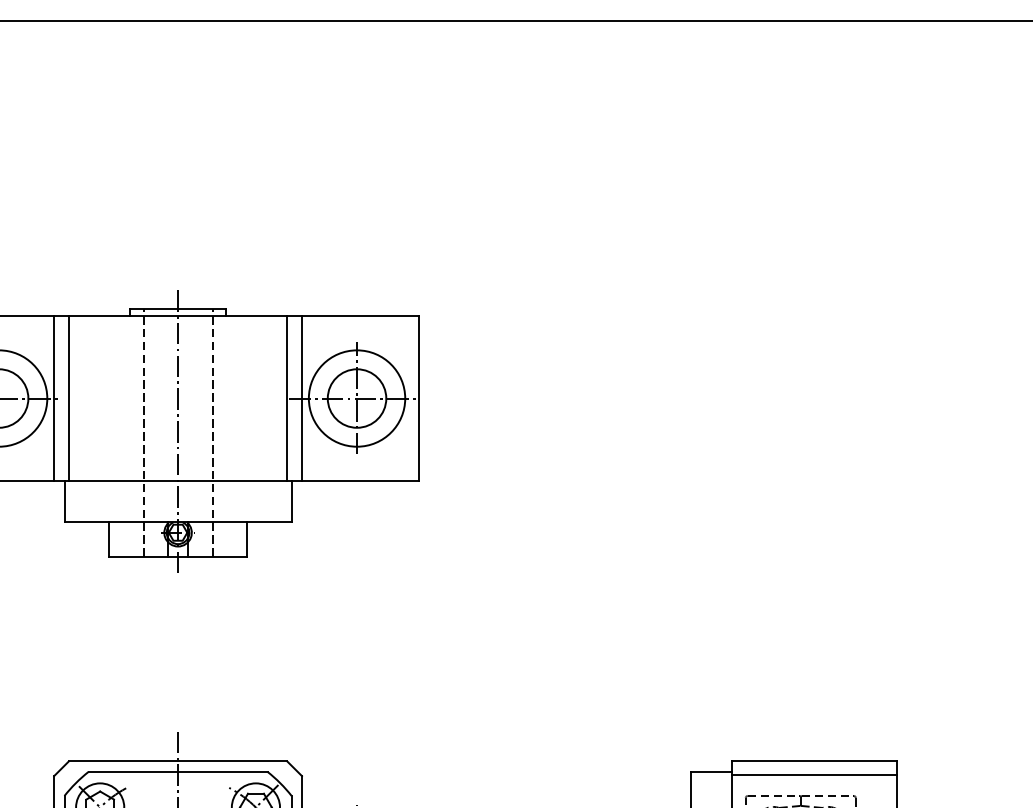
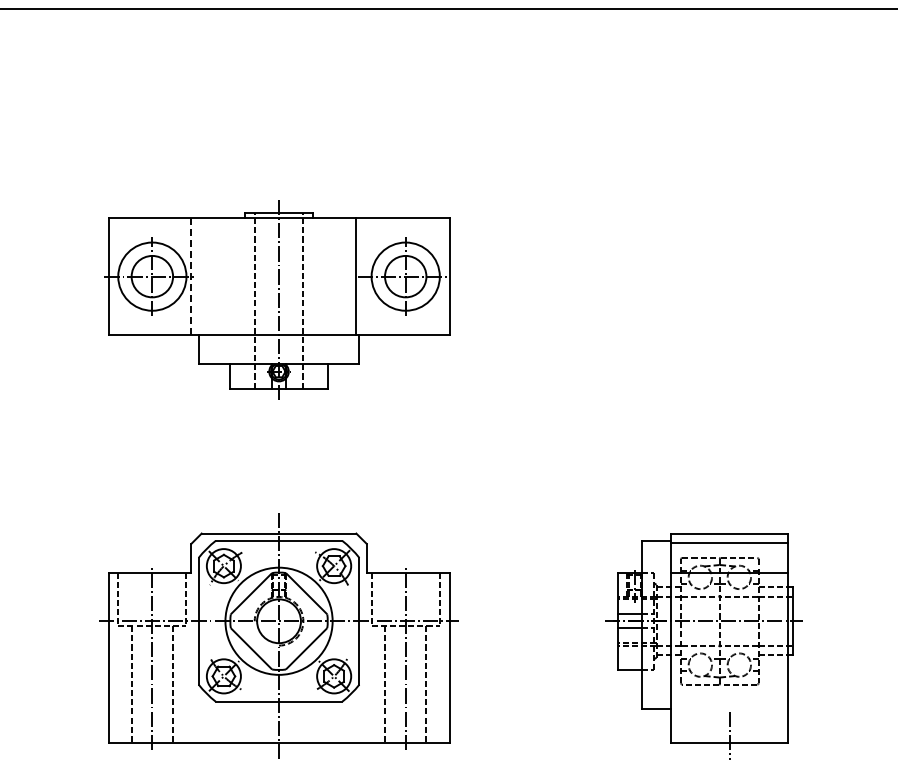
line: (54, 398) -> (191, 276), solid -> dashed
line: (68, 398) -> (201, 276), removed
line: (301, 398) -> (366, 276), removed

